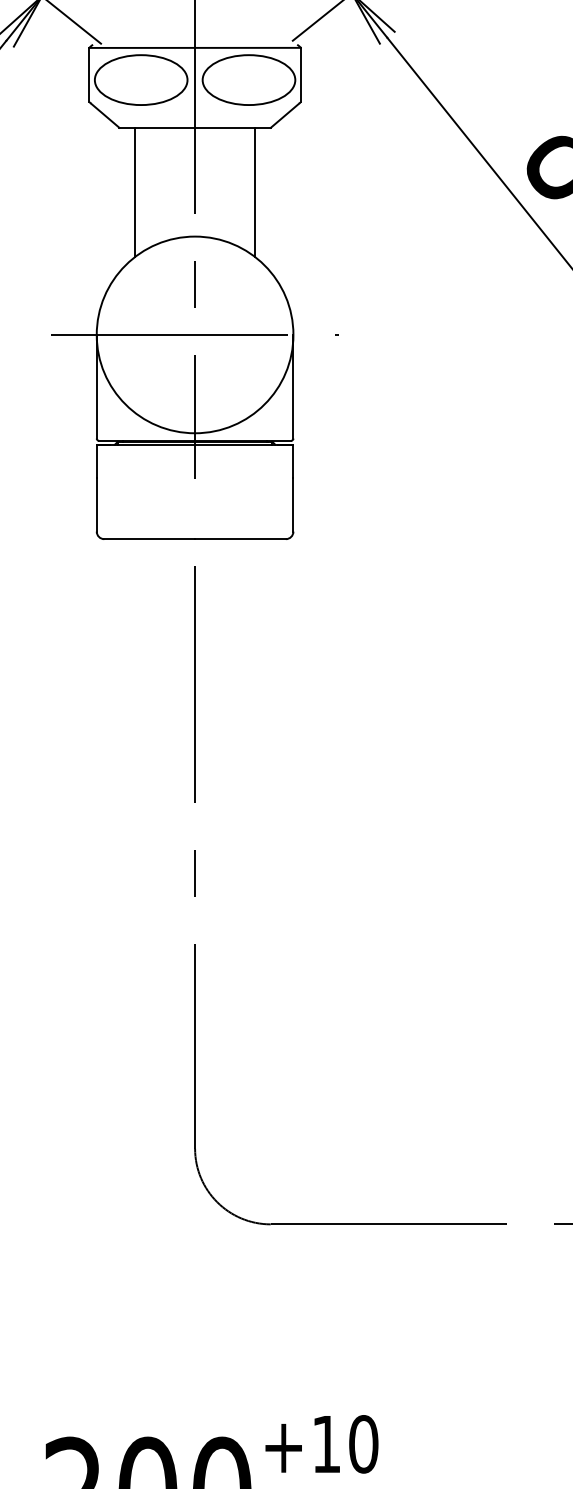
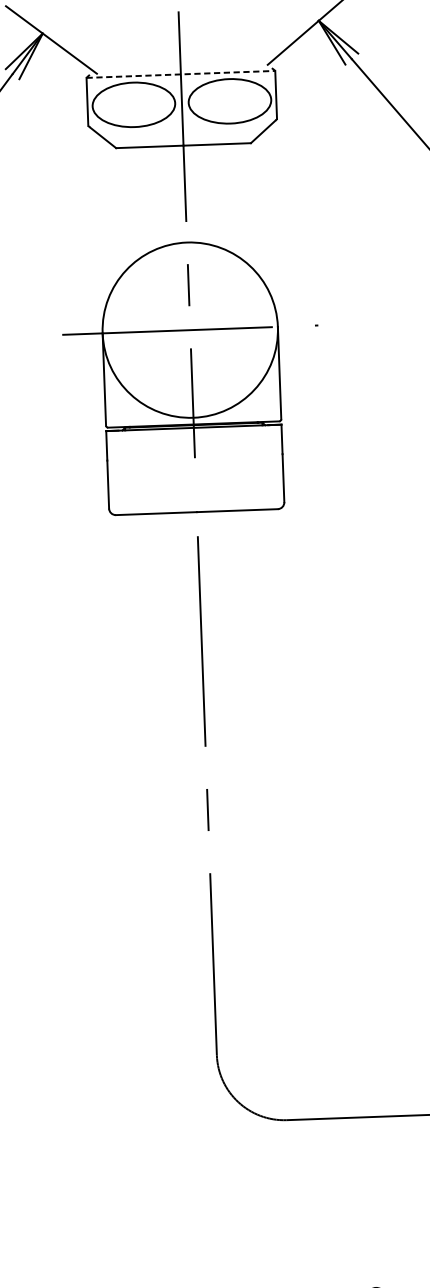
line: (195, 47) -> (181, 74), solid -> dashed
line: (135, 191) -> (132, 204), removed
line: (254, 191) -> (238, 200), removed

